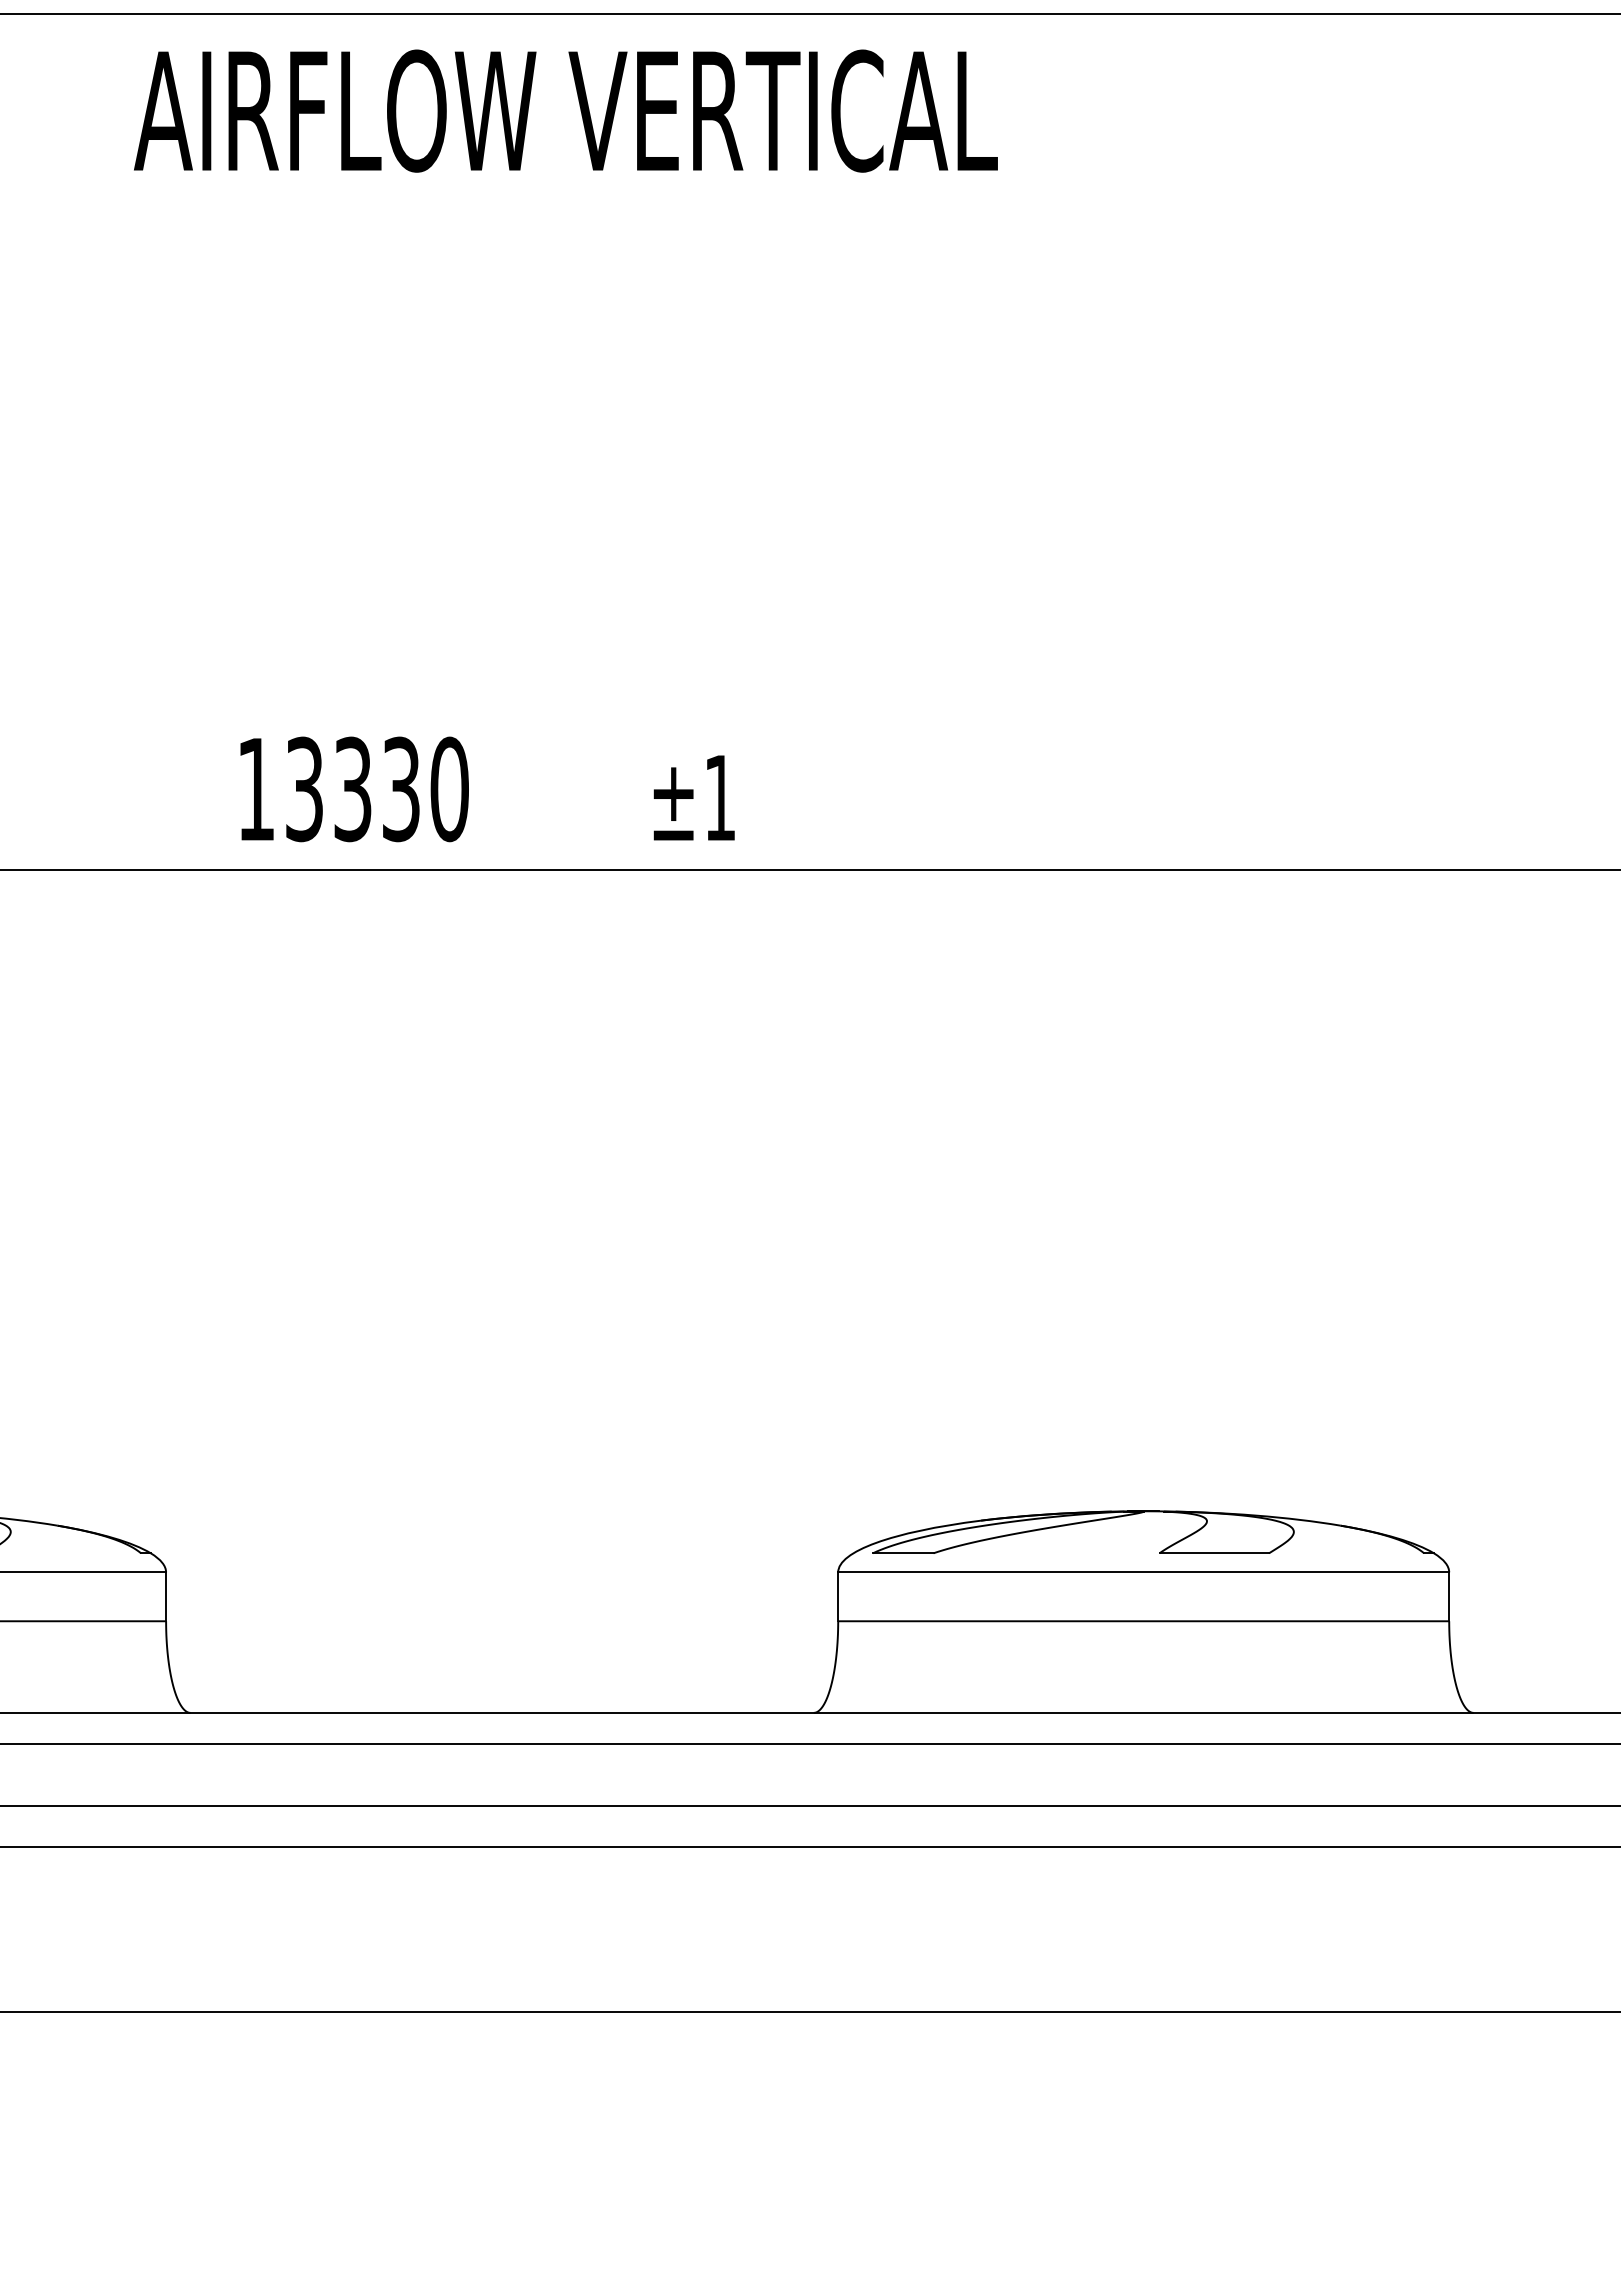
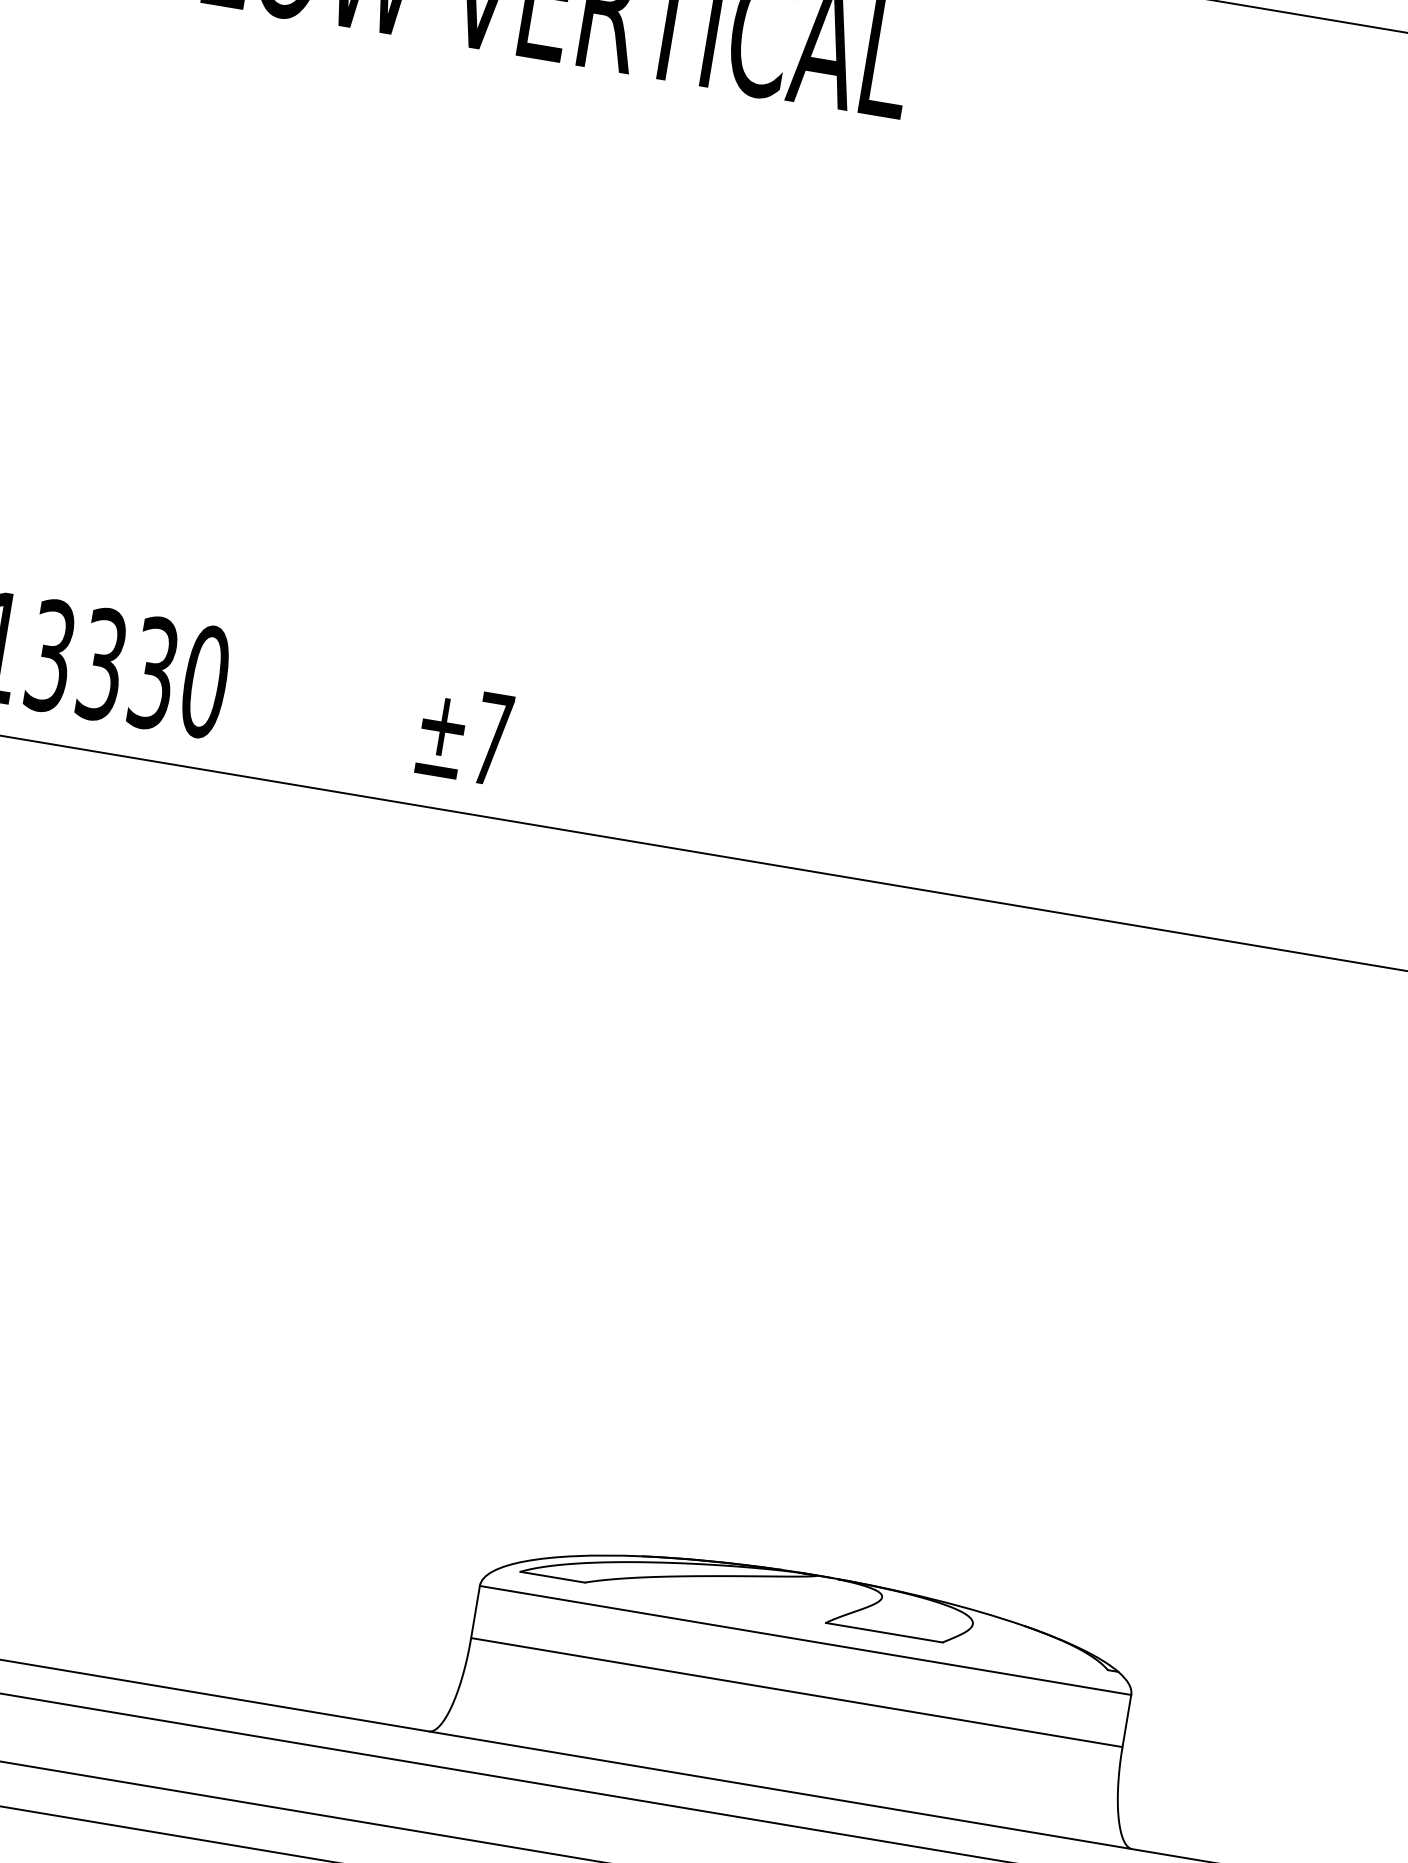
text: (720, 797) -> (492, 738), ±1 -> ±7

